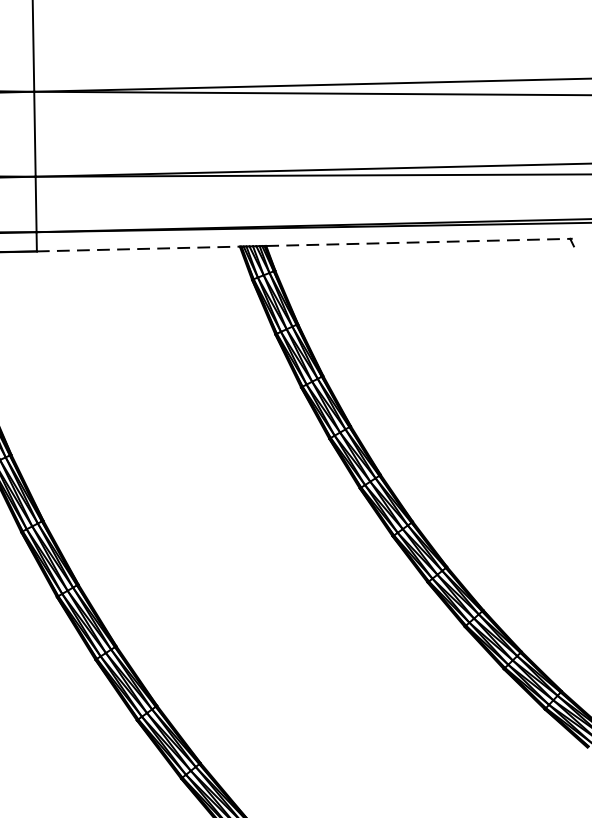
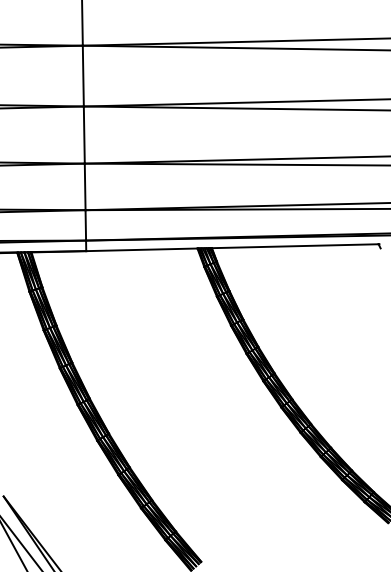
line: (418, 242) -> (295, 246), dashed -> solid
line: (137, 248) -> (141, 249), dashed -> solid

